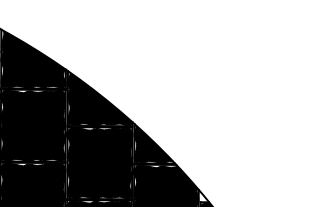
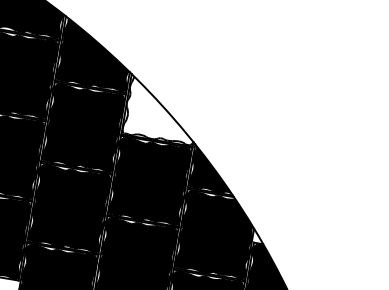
fill: (96, 99) -> (157, 110), removed

